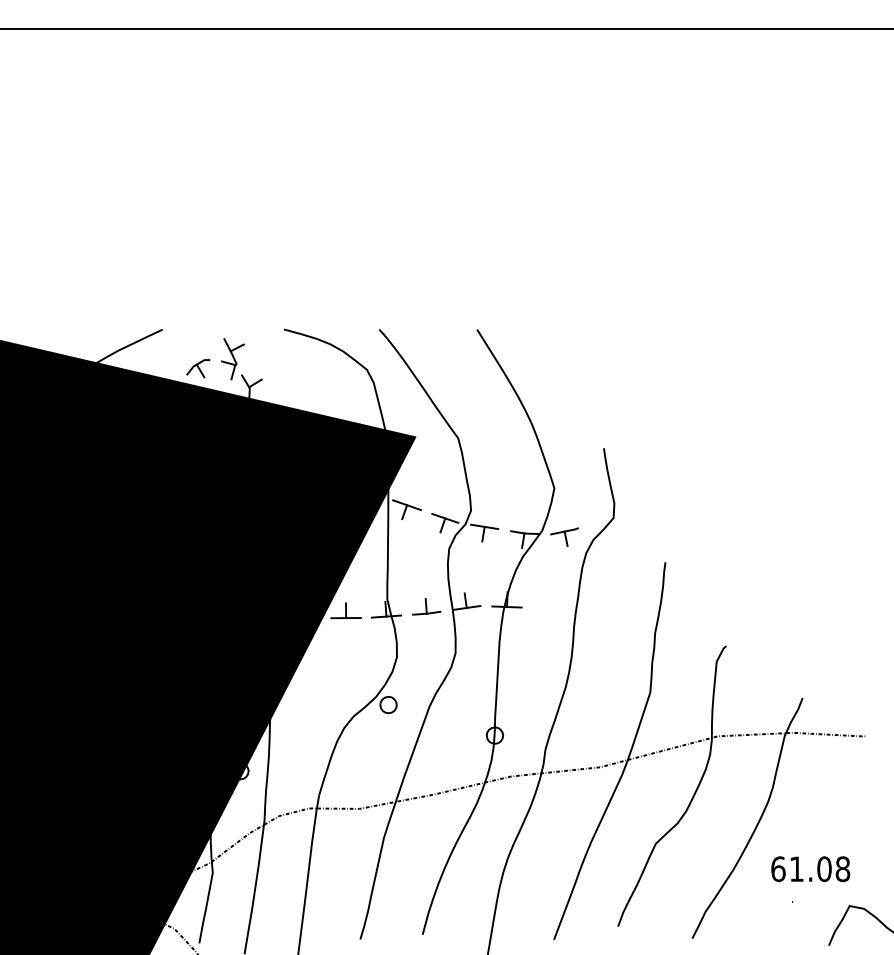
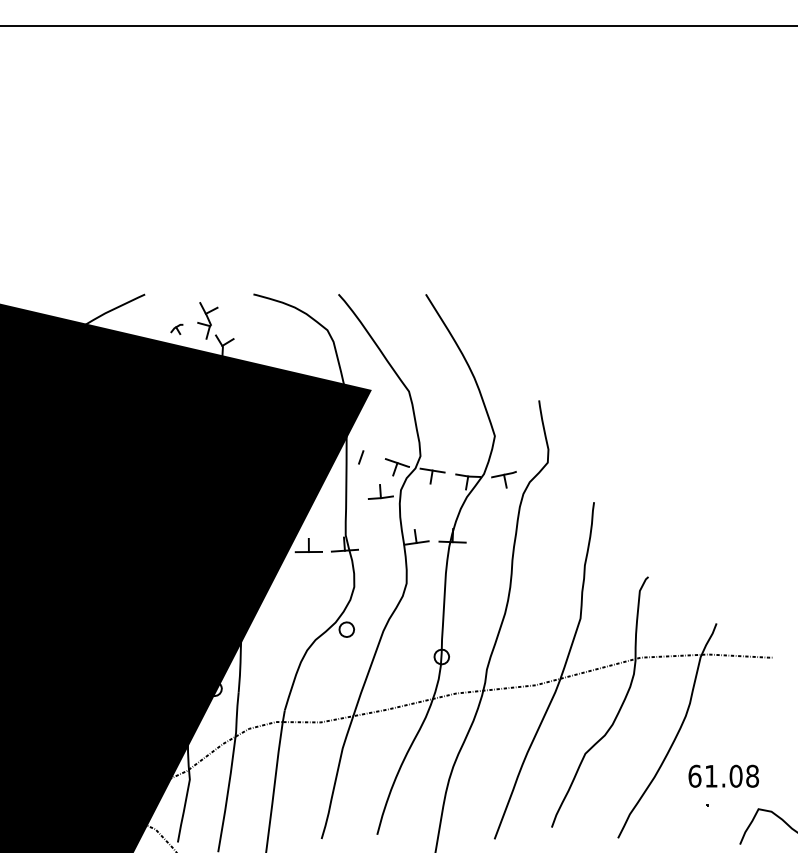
part: (198, 368) -> (177, 329), size x0.6
line: (406, 505) -> (362, 451), removed
part: (426, 606) -> (380, 491), moved

